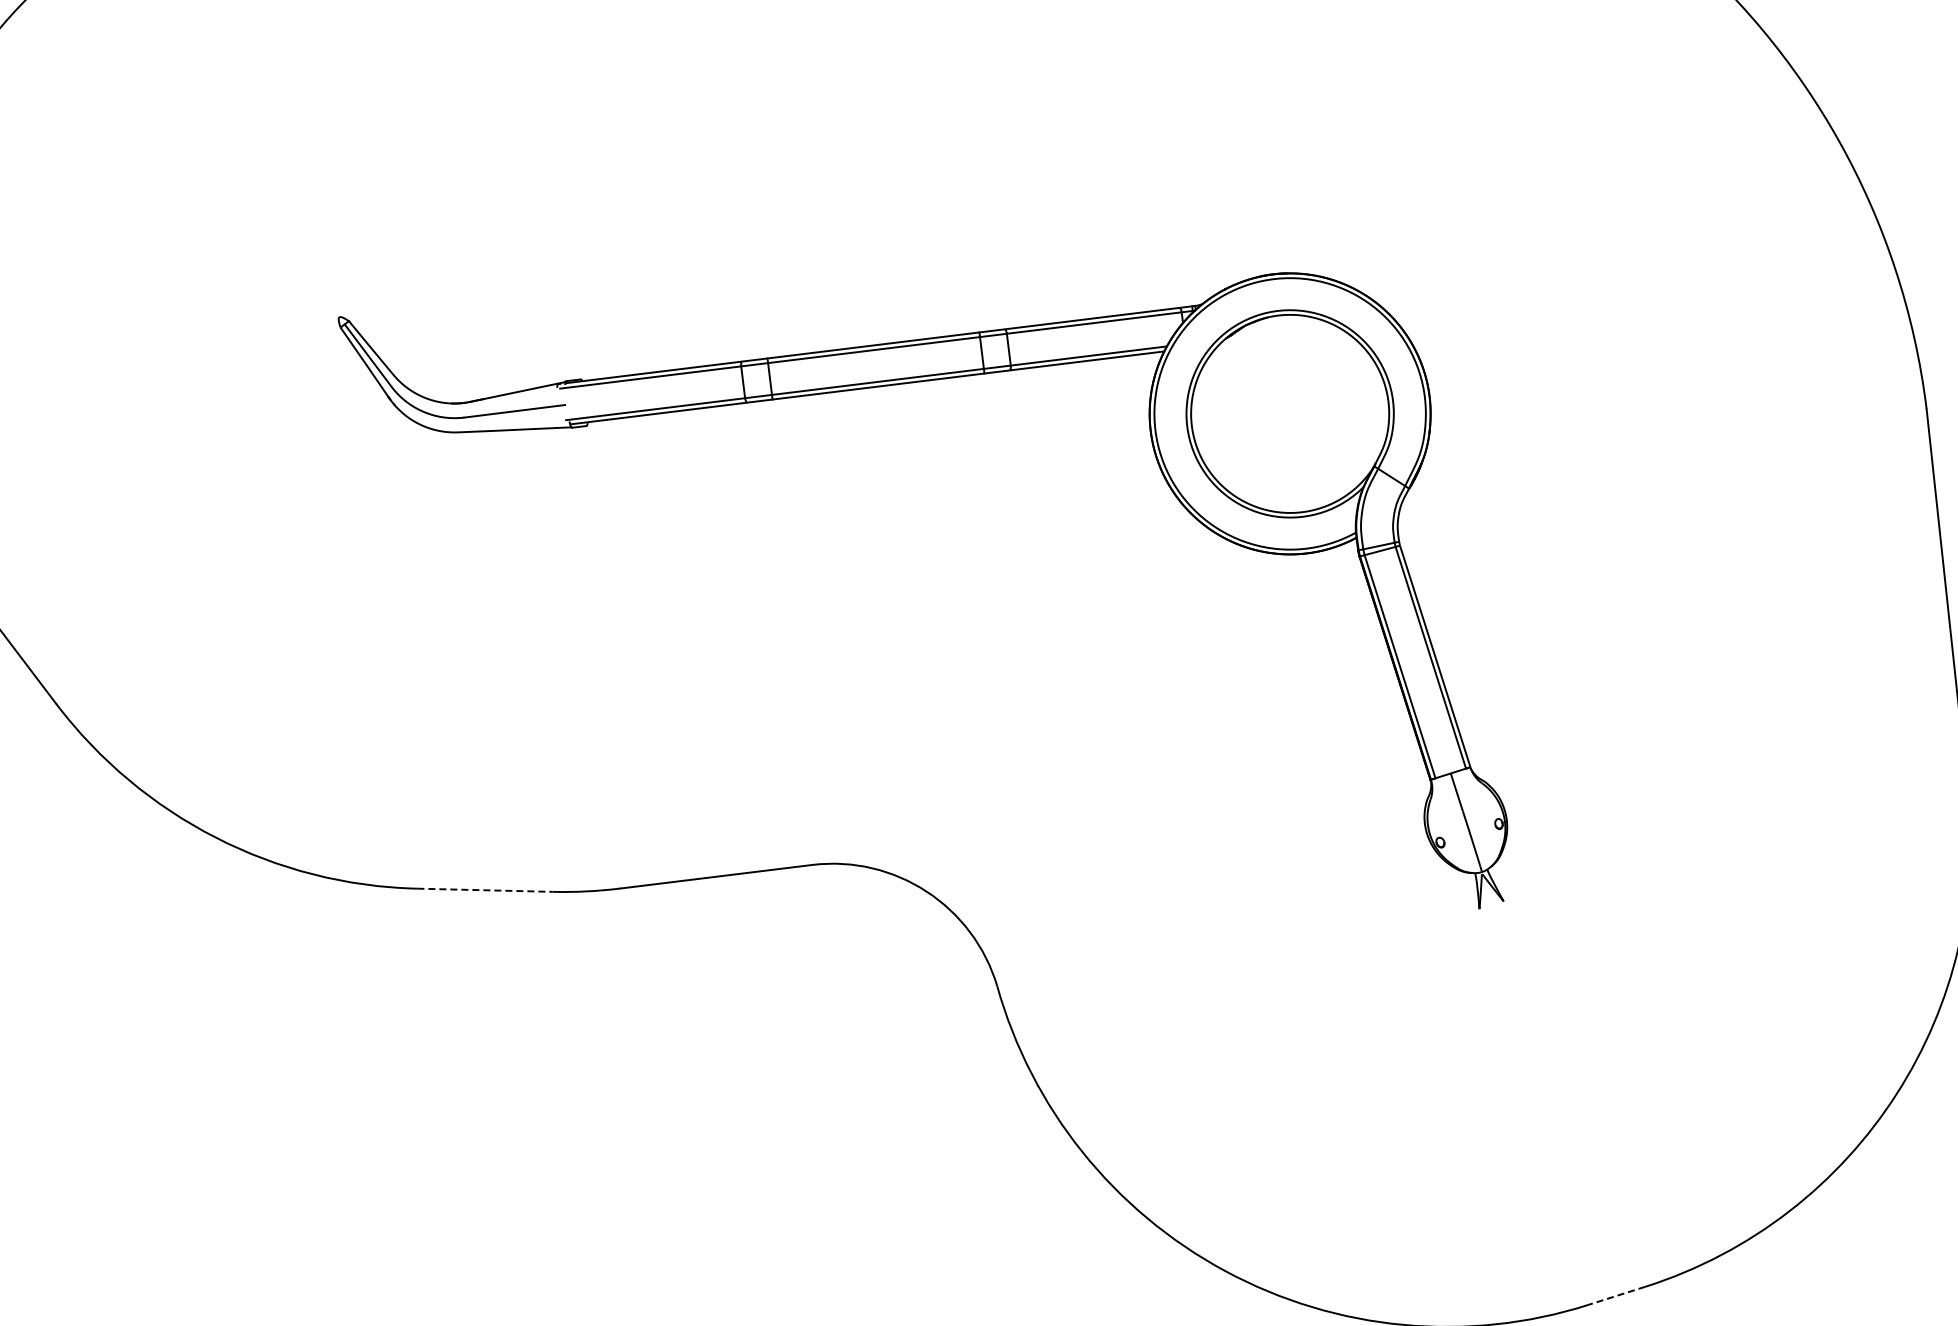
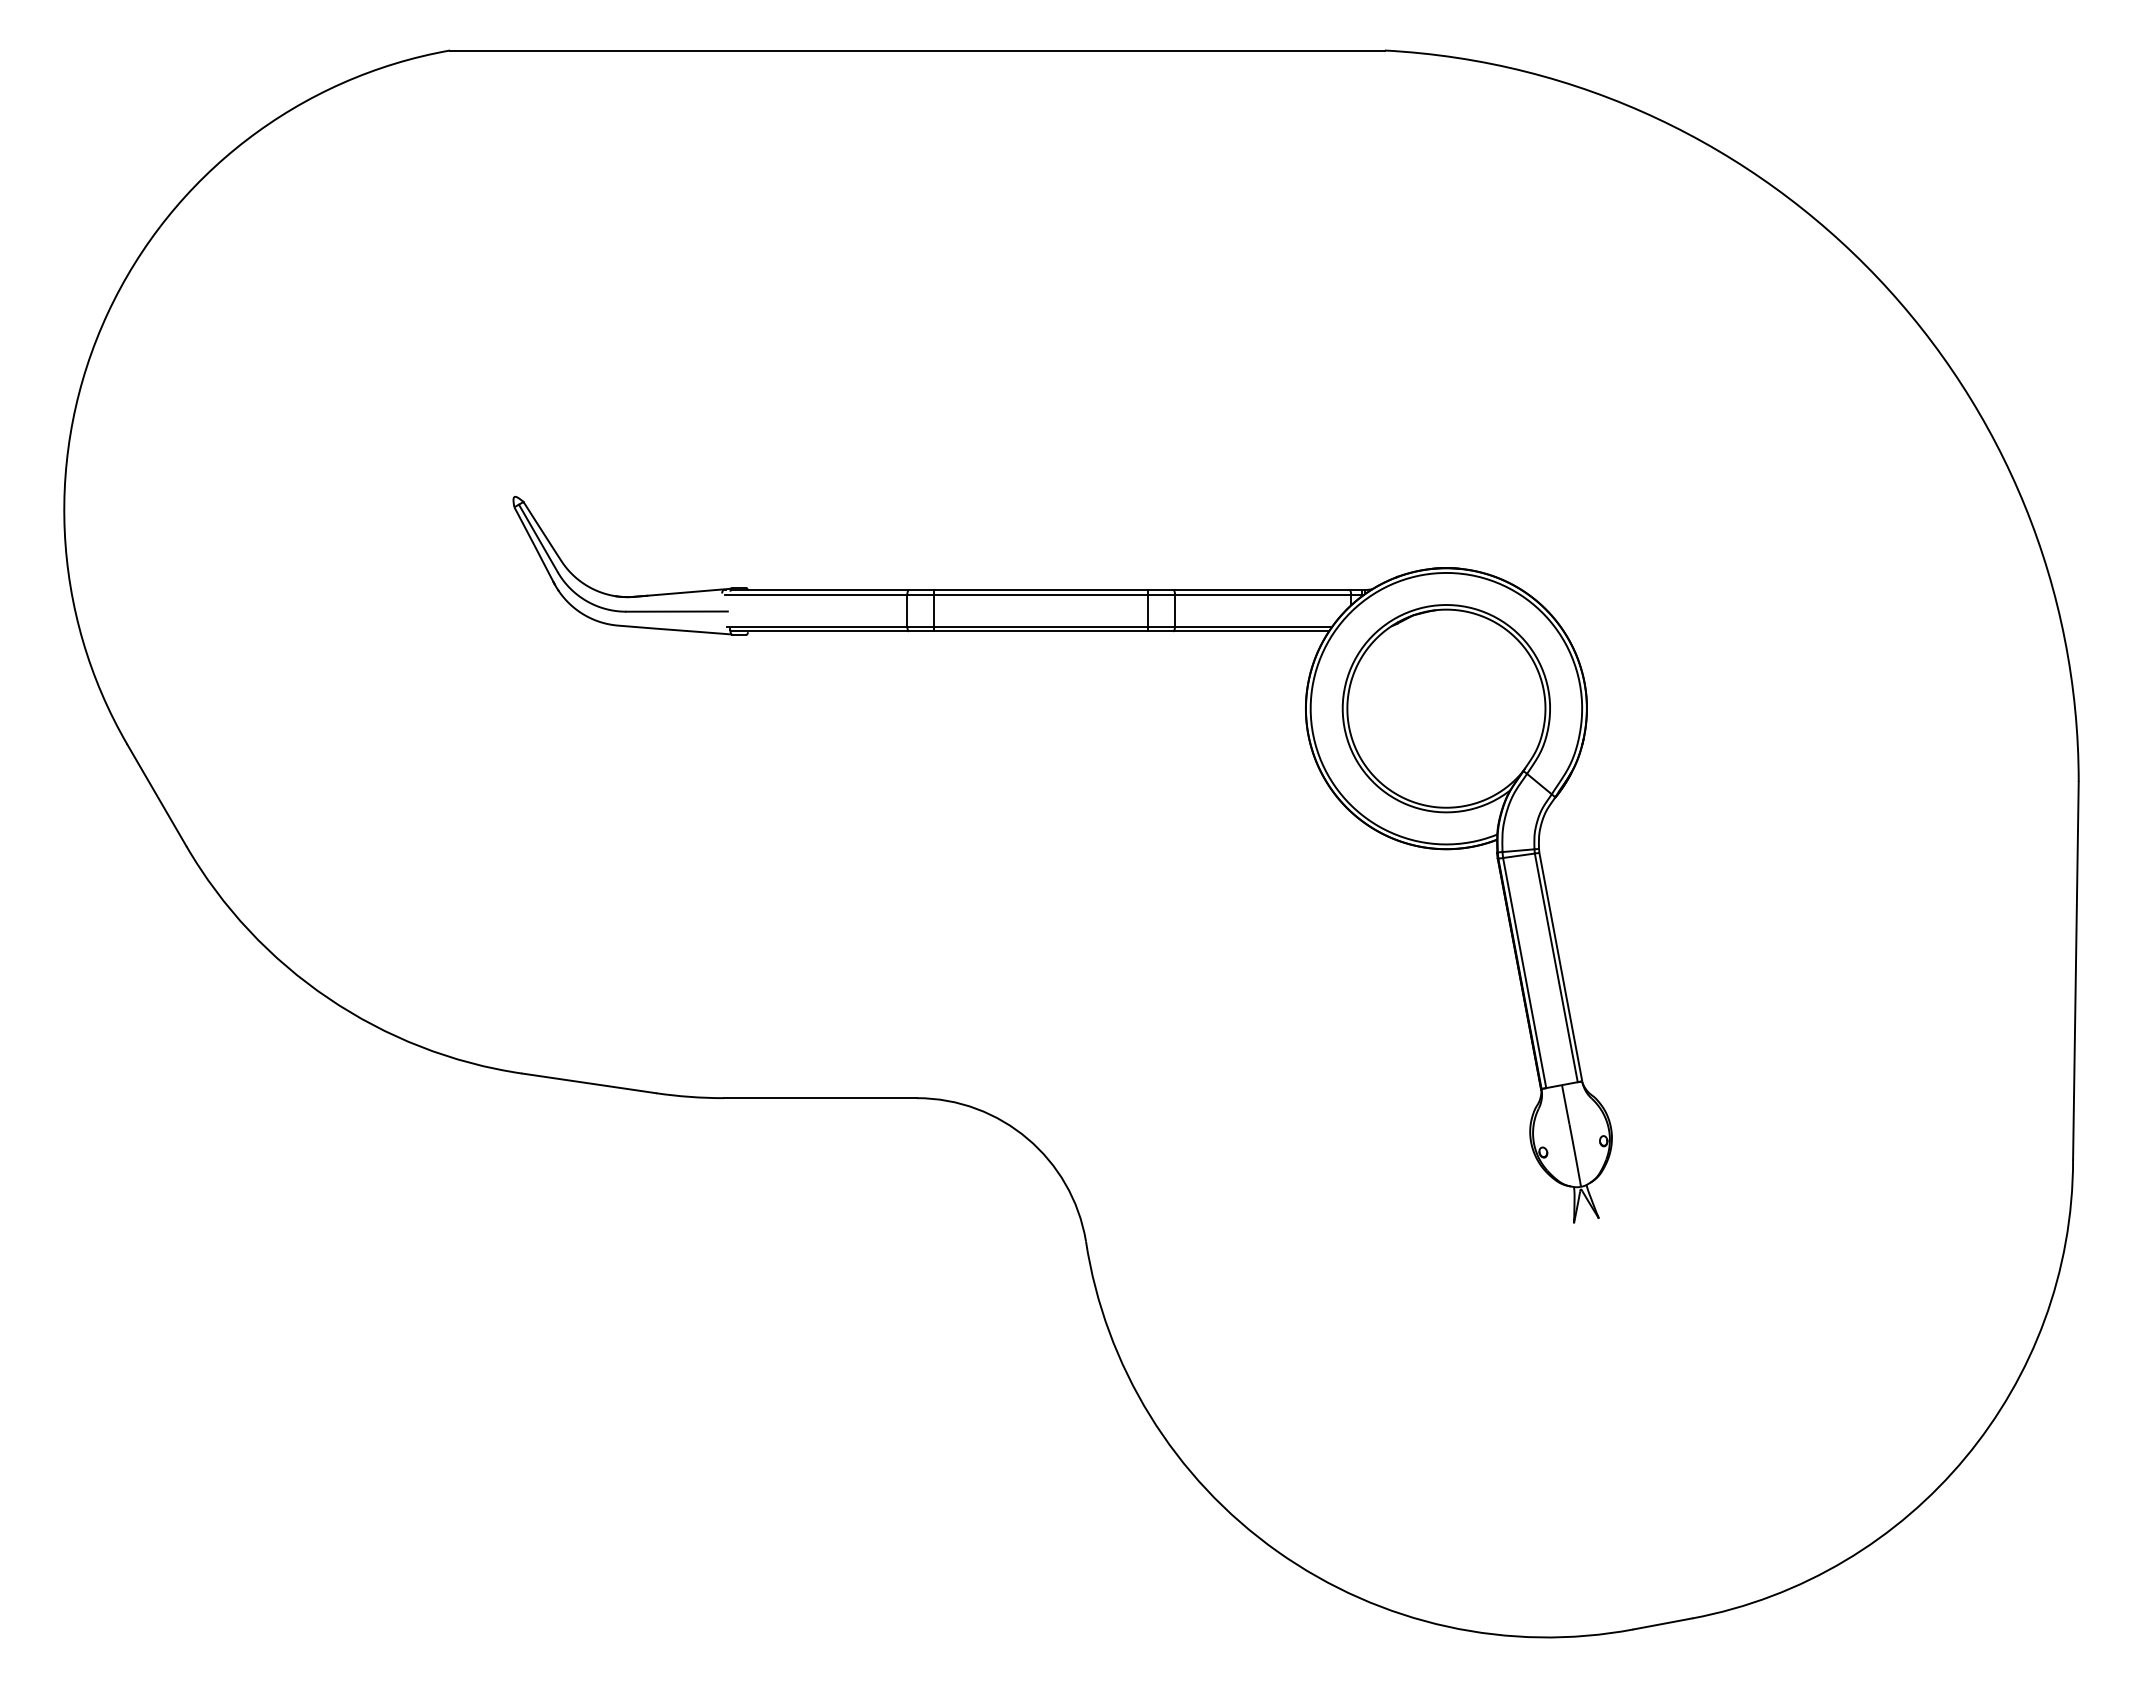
line: (485, 890) -> (589, 1083), dashed -> solid
line: (1616, 1295) -> (1662, 1623), dashed -> solid

